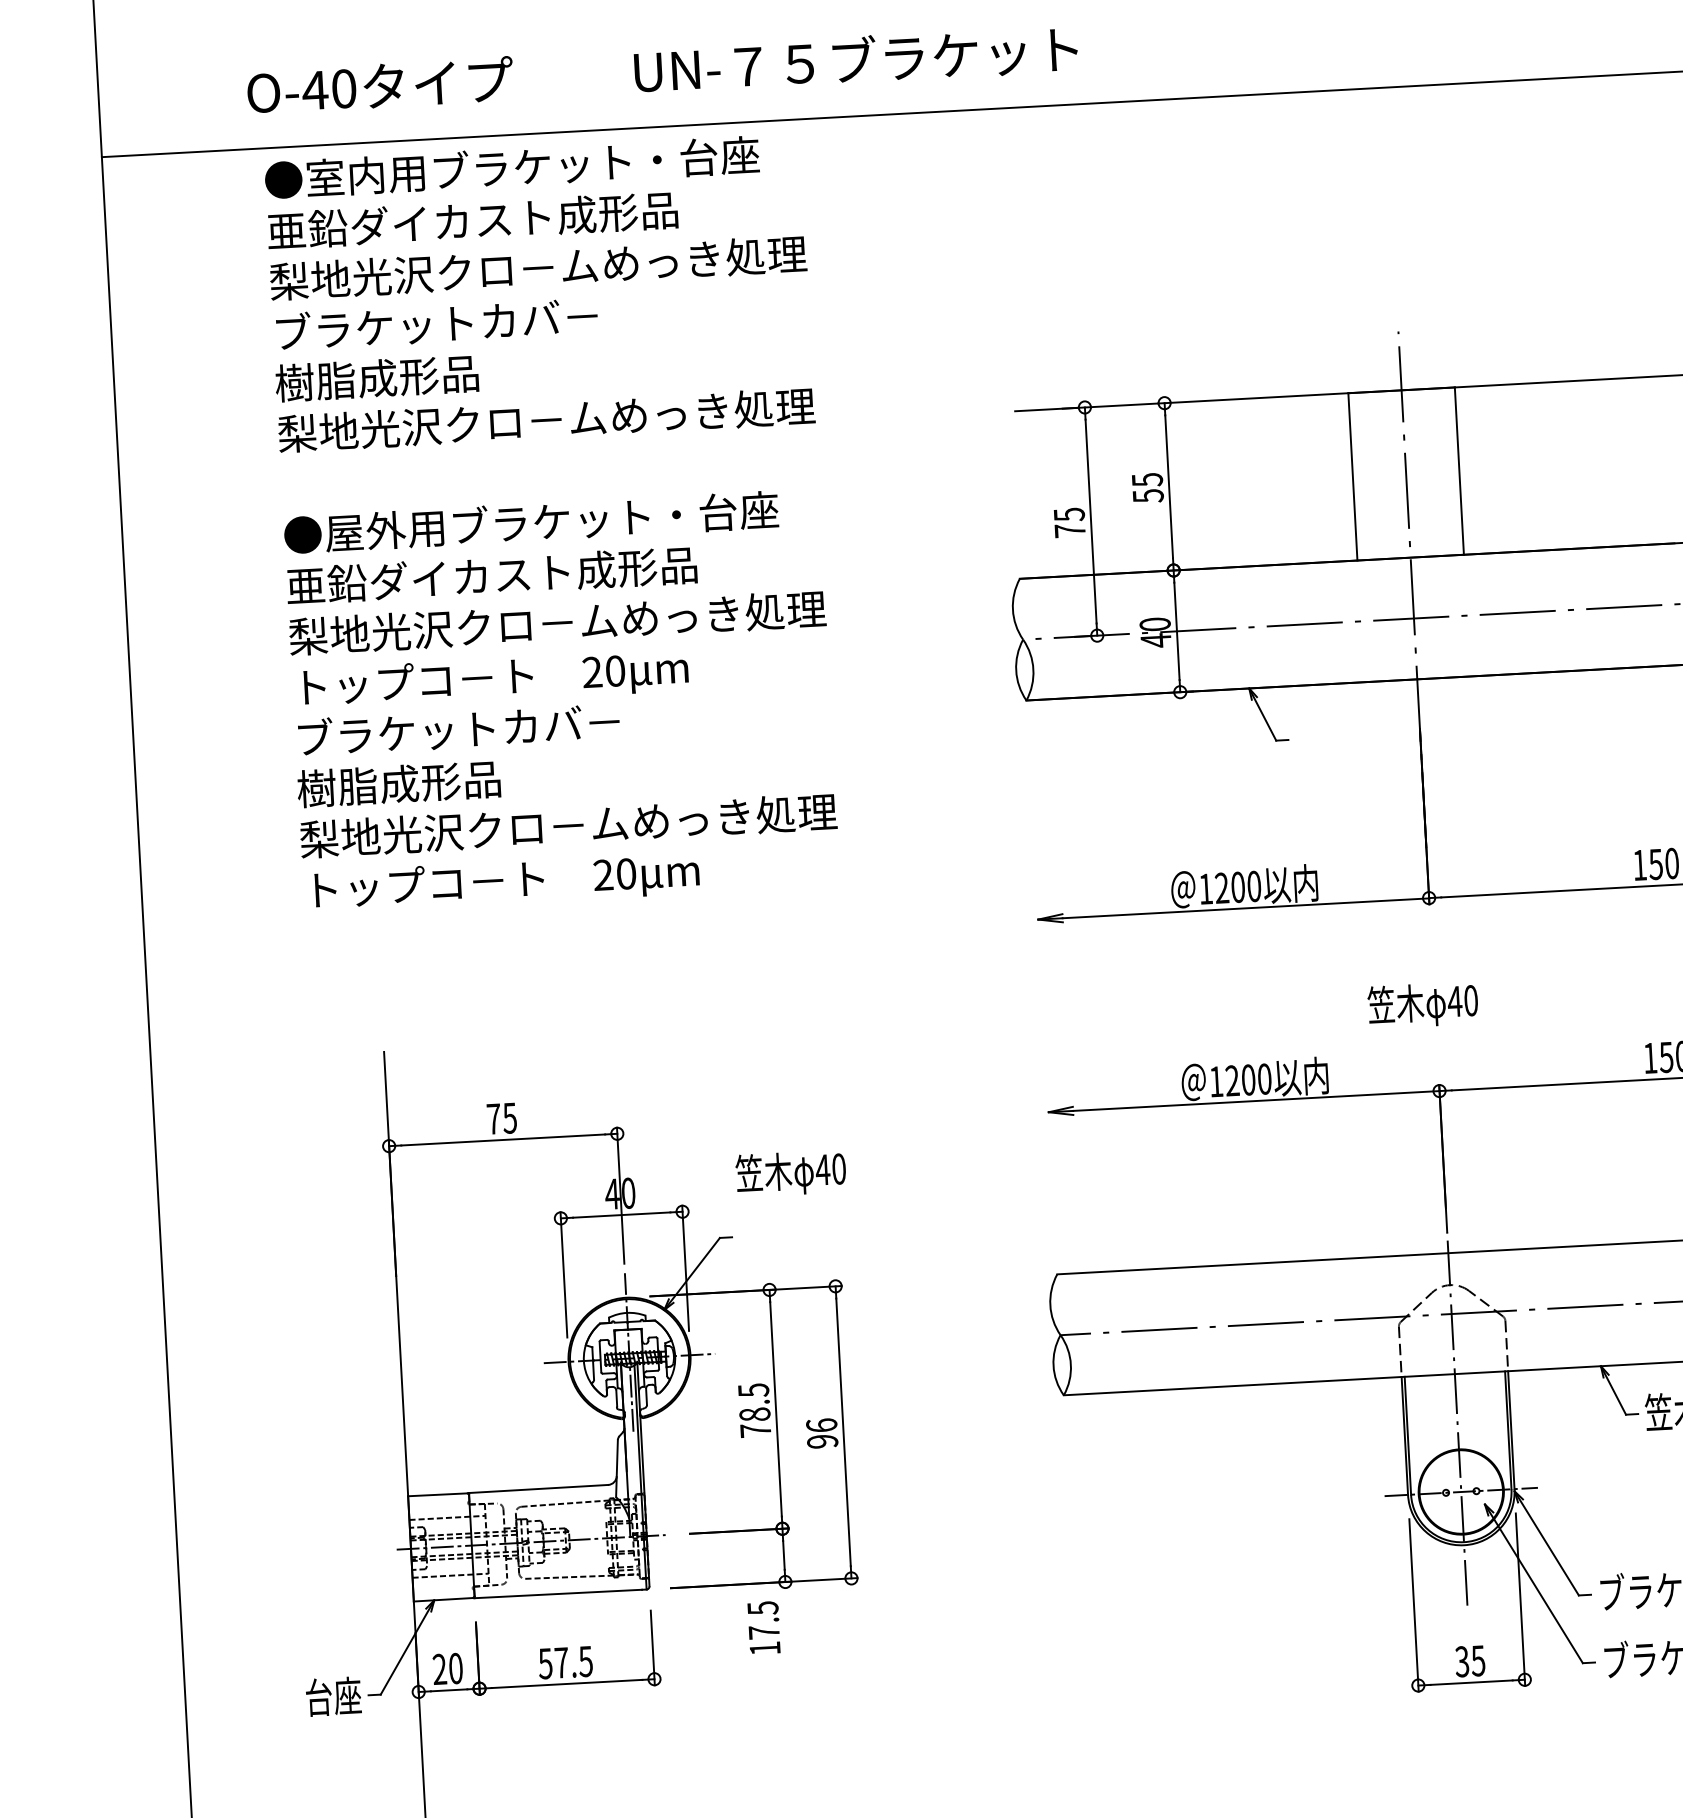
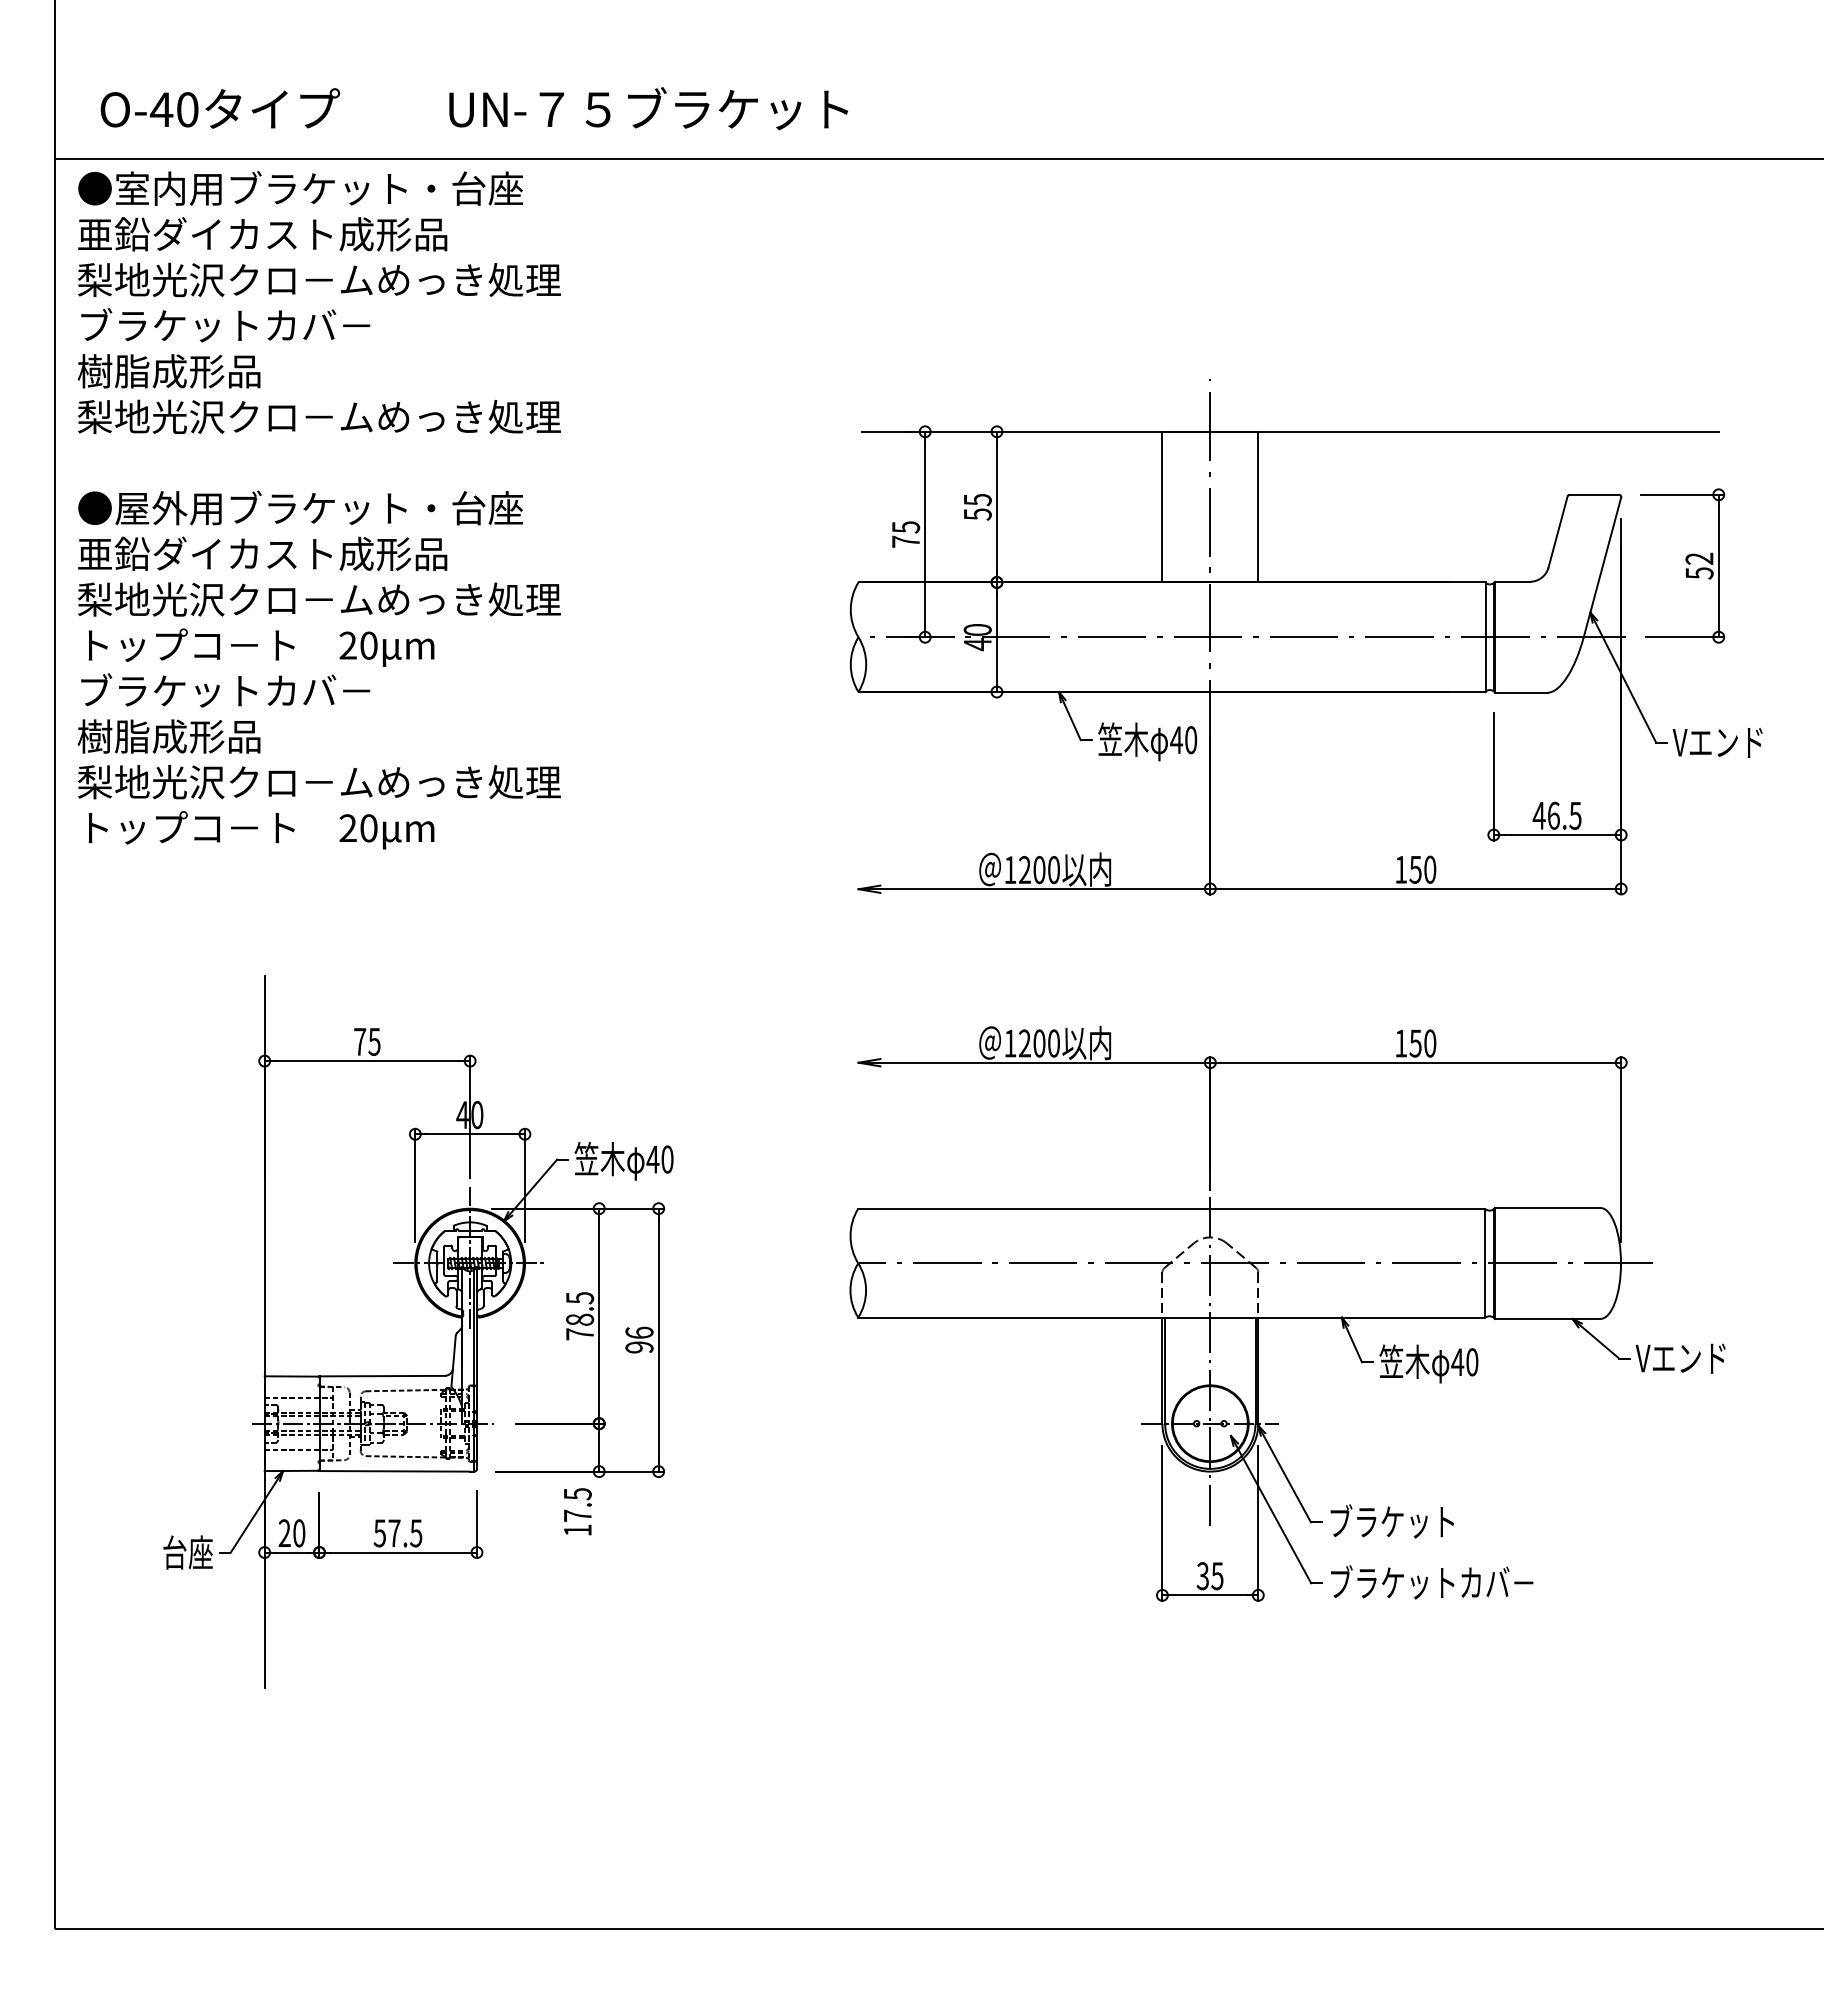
text: (661, 70) -> (473, 108), moved
text: (551, 524) -> (318, 510), moved
text: (1422, 1004) -> (1147, 741), moved
text: (790, 1173) -> (623, 1161), moved

